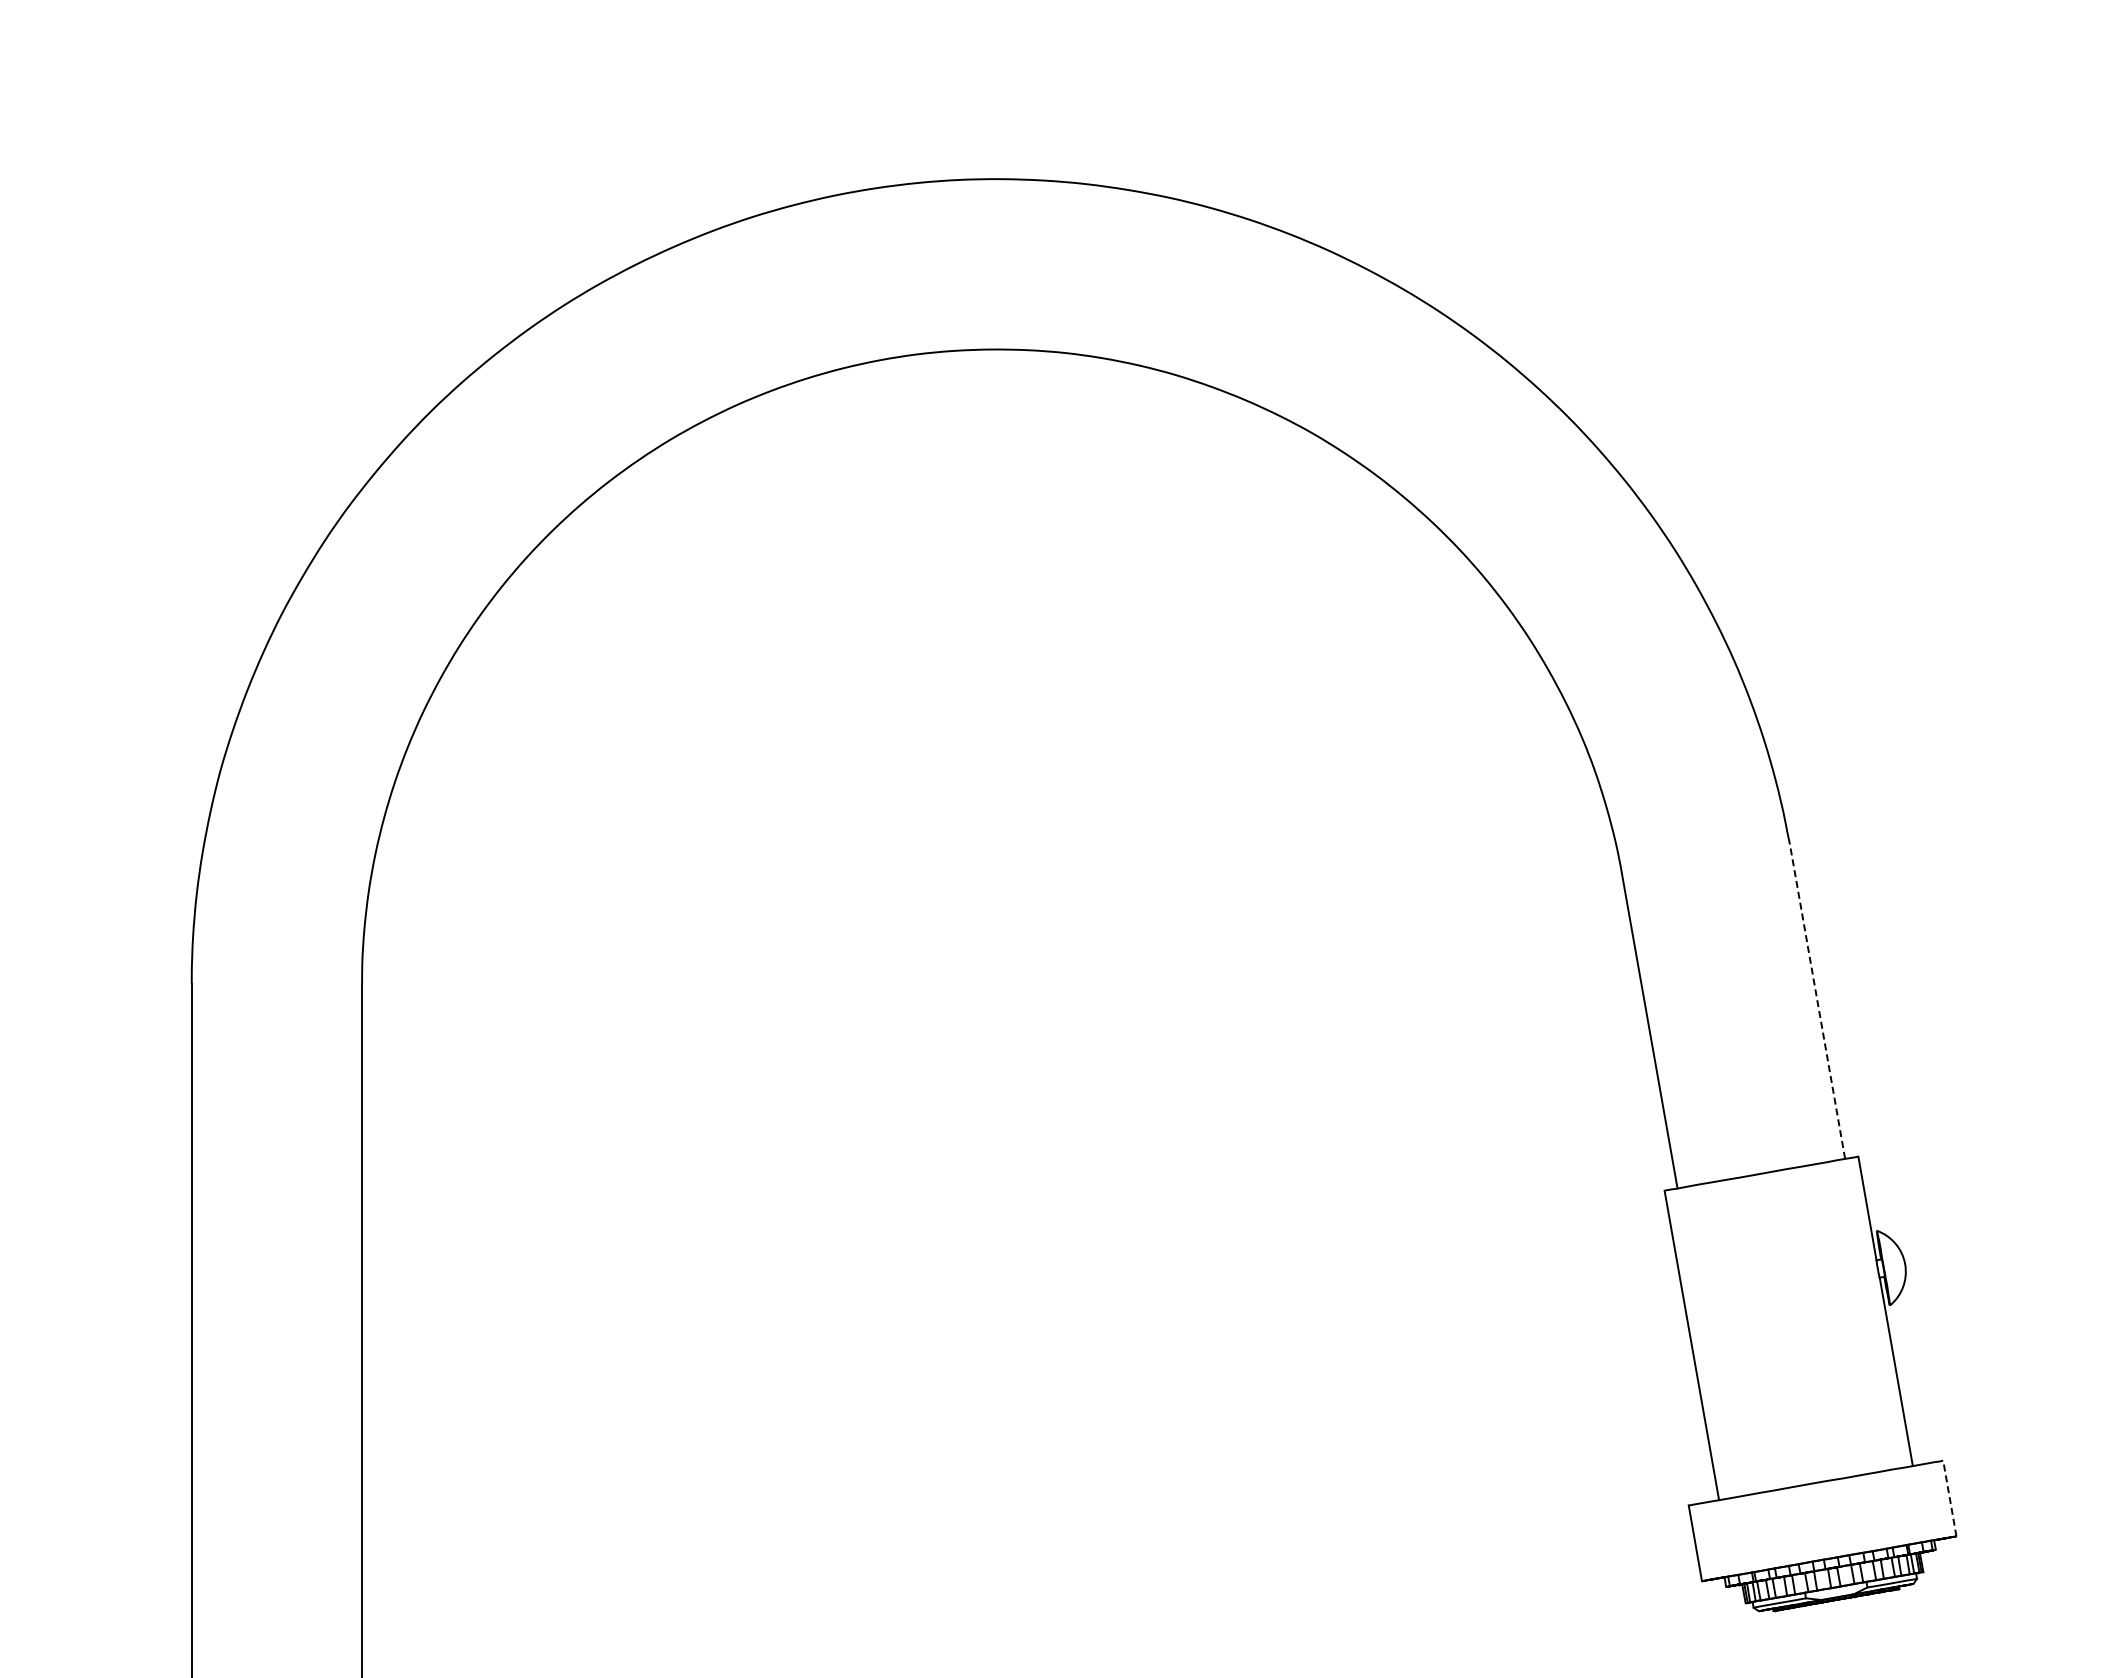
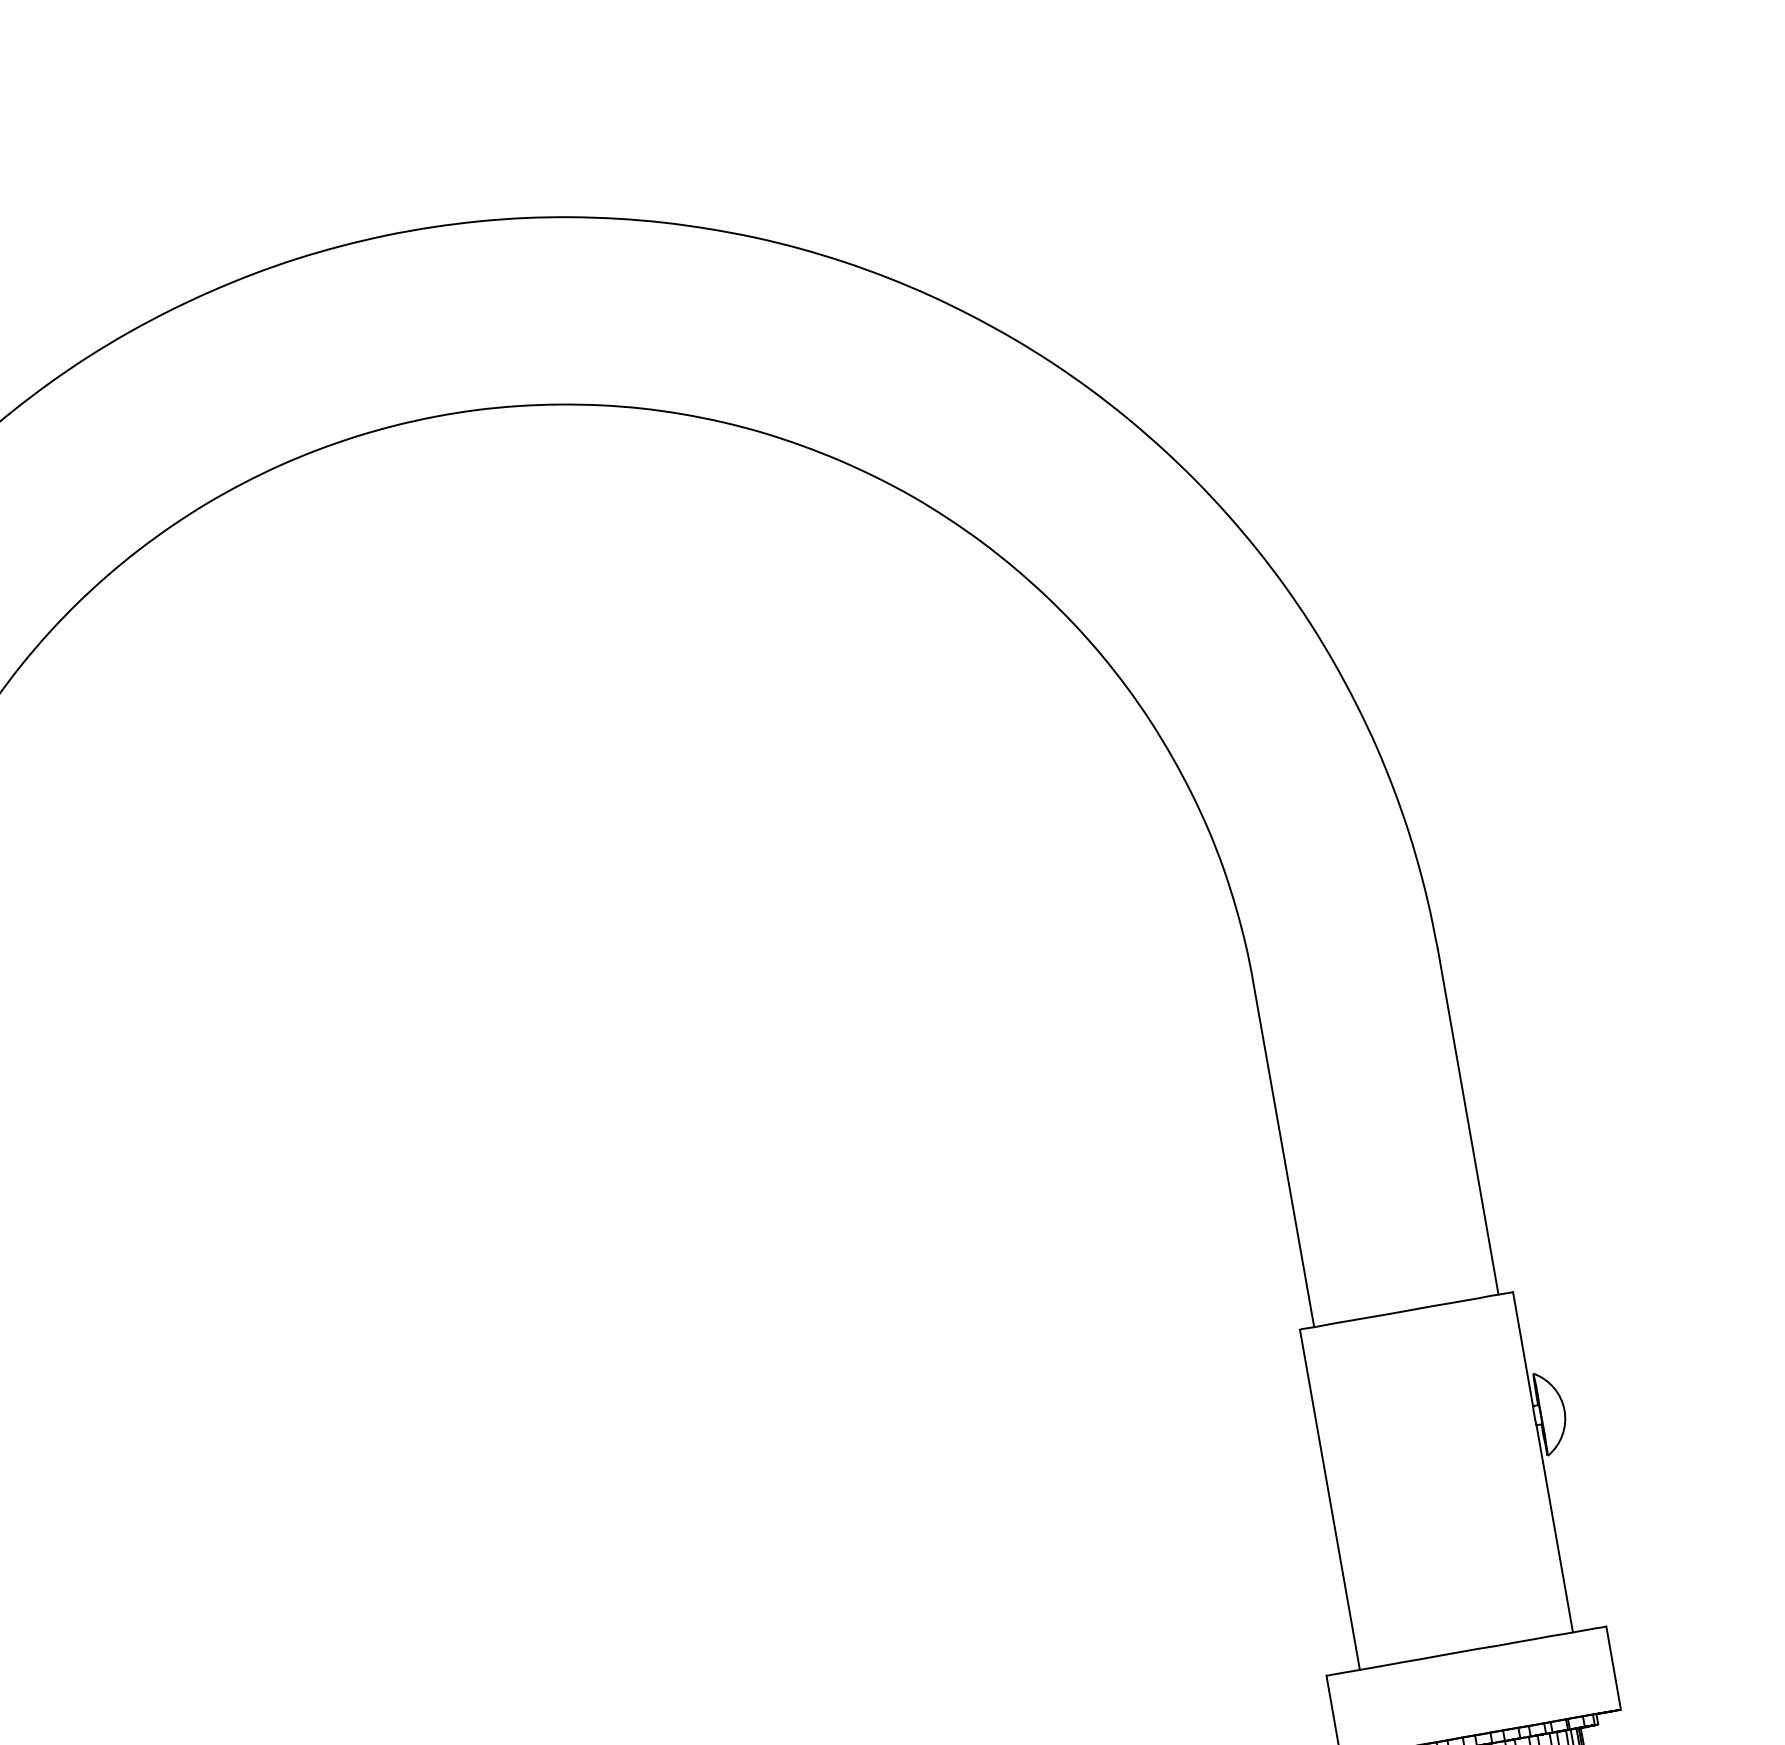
line: (1817, 1001) -> (1468, 1121), dashed -> solid
line: (1949, 1498) -> (1613, 1668), dashed -> solid

